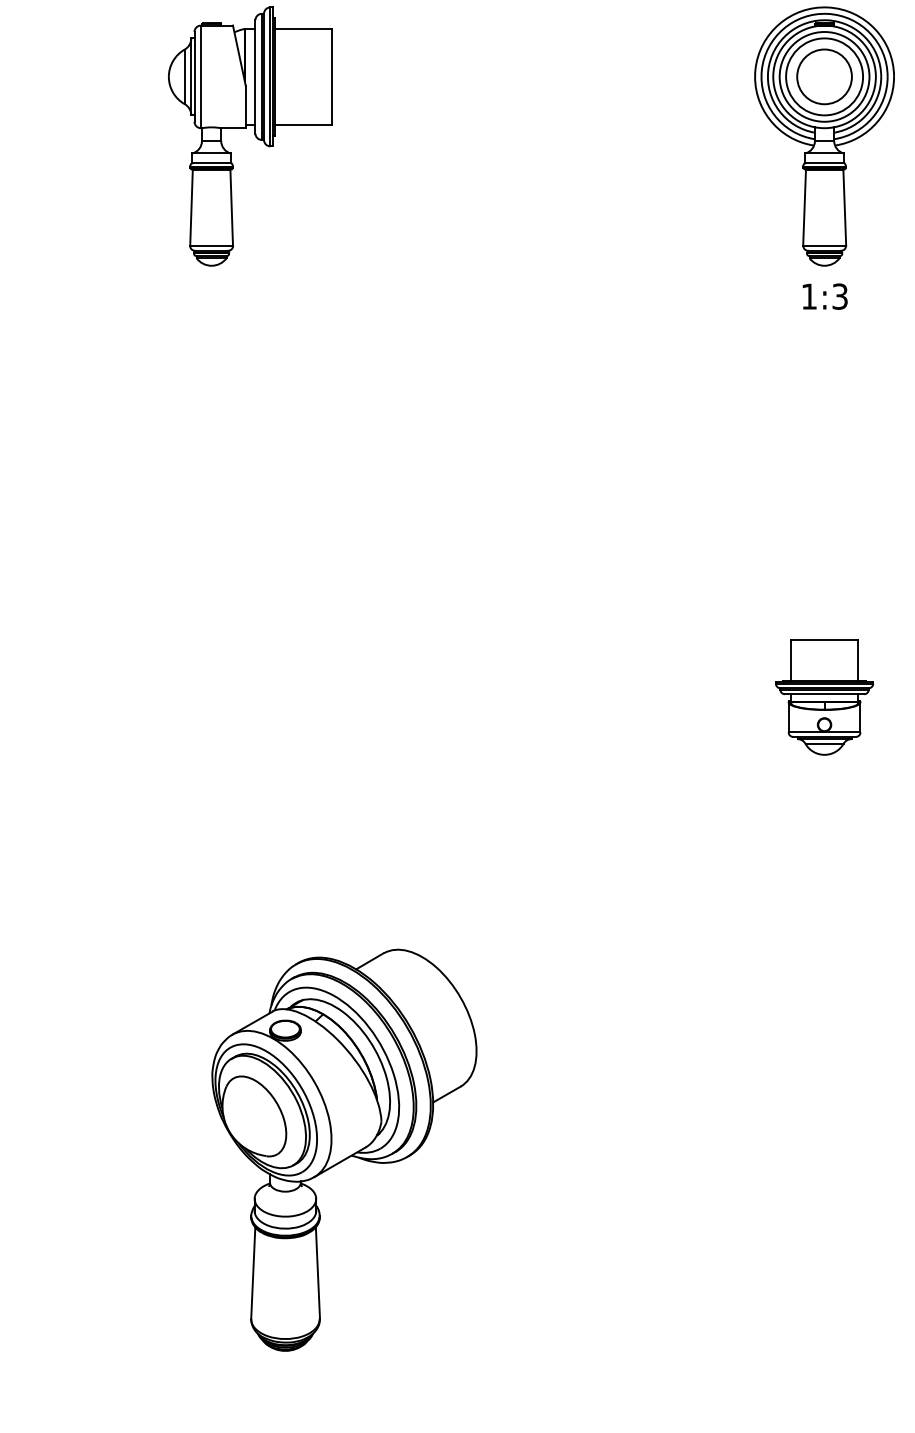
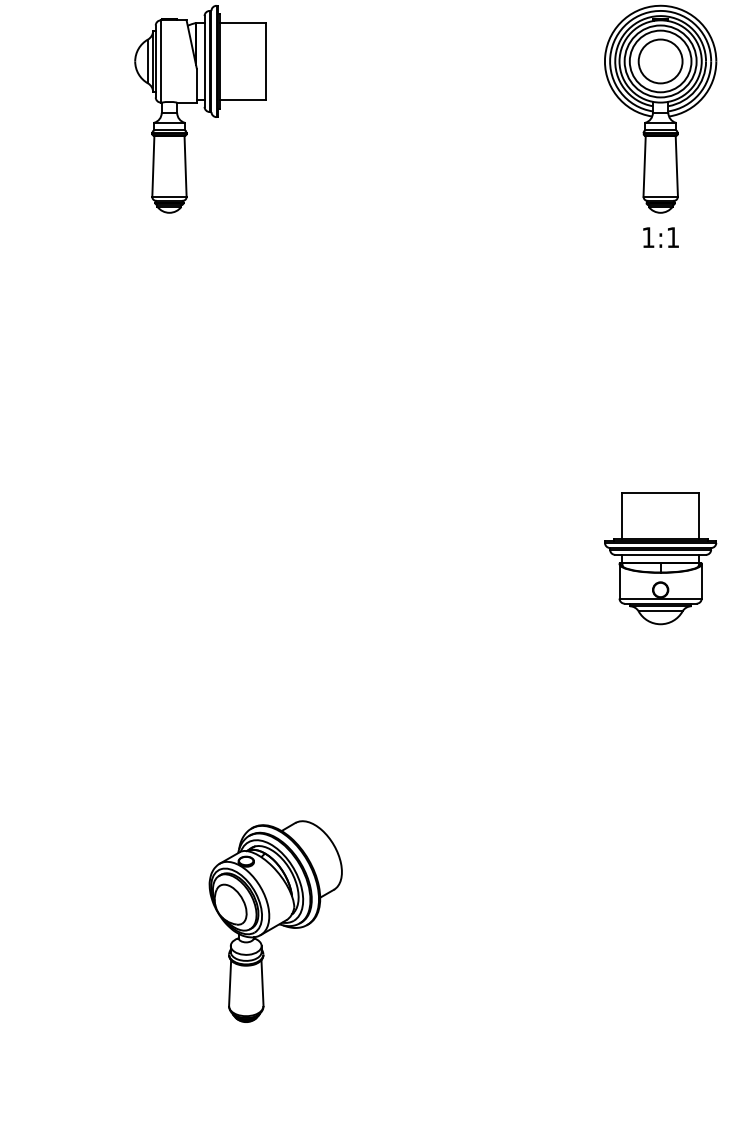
text: (839, 296) -> (672, 237), 1:3 -> 1:1
part: (824, 697) -> (660, 558), size x1.43
part: (343, 1150) -> (275, 921), size x0.62

